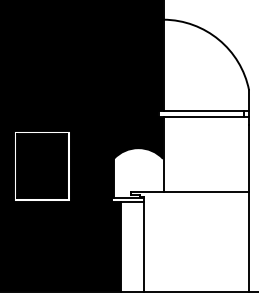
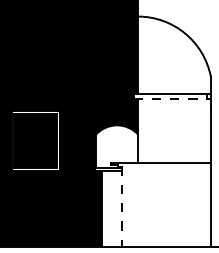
line: (201, 117) -> (170, 99), solid -> dashed
line: (143, 243) -> (121, 206), solid -> dashed

